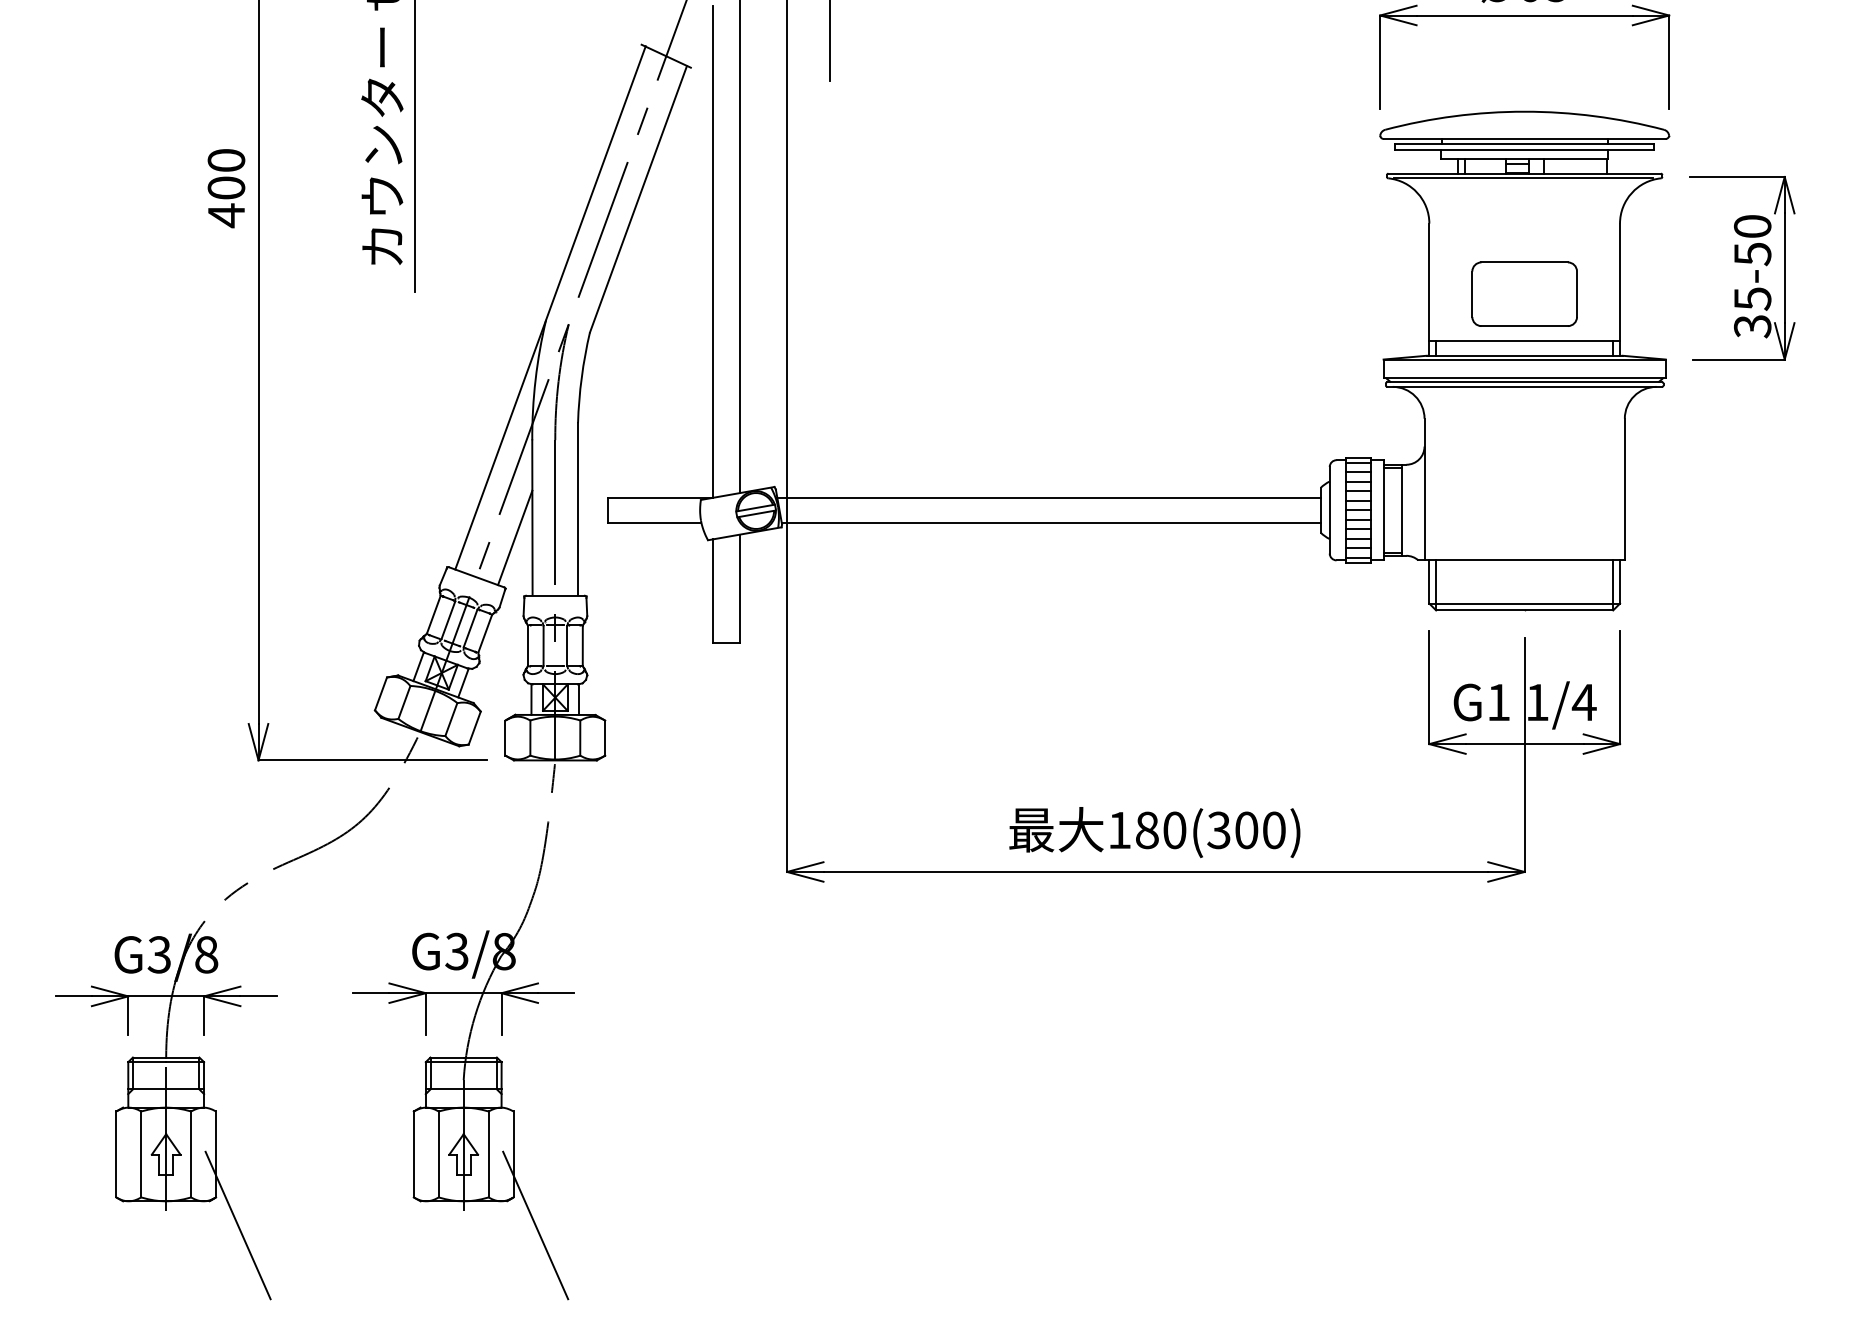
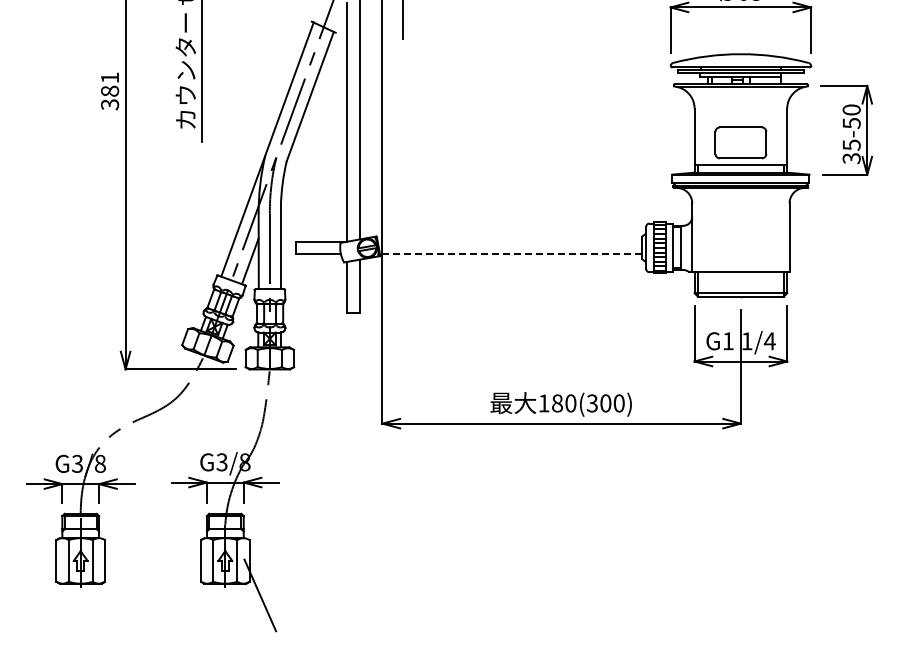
text: (227, 188) -> (110, 91), 400 -> 381
line: (1048, 497) -> (509, 241), removed
line: (1050, 521) -> (510, 253), solid -> dashed
line: (237, 1225) -> (115, 595), removed

